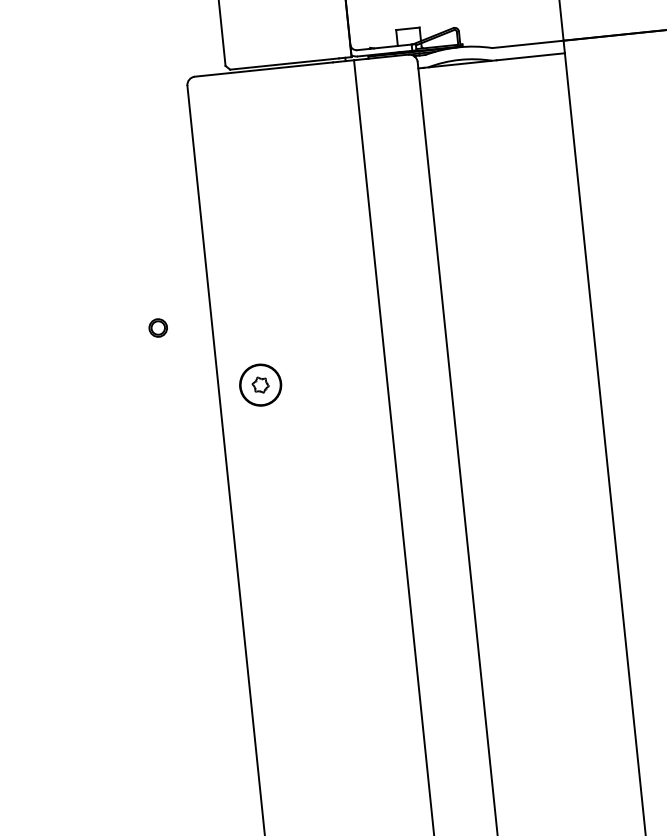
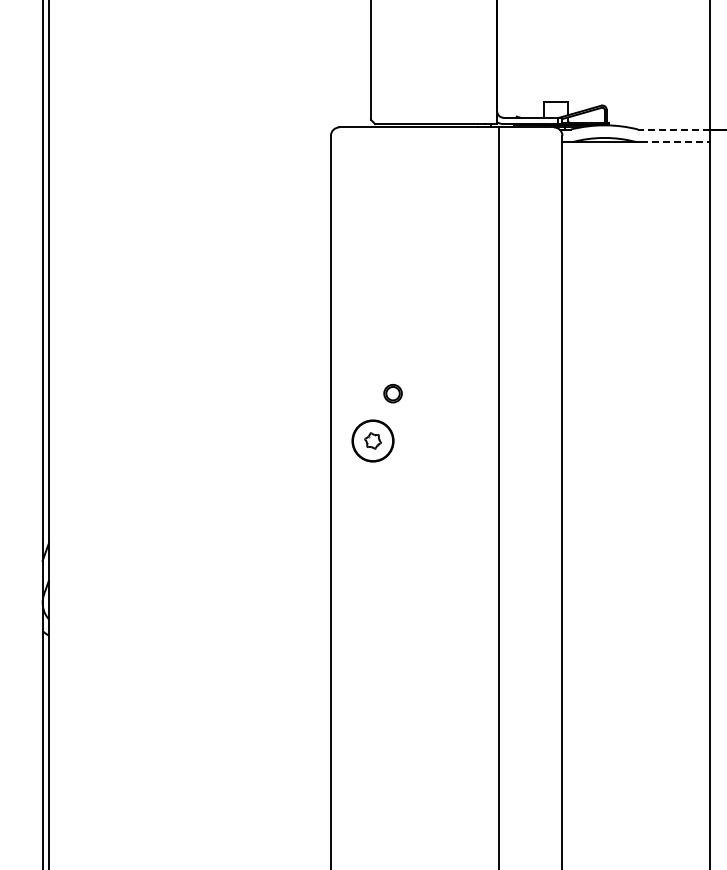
line: (528, 44) -> (674, 129), solid -> dashed
line: (531, 57) -> (676, 142), solid -> dashed
part: (157, 327) -> (392, 393), moved

